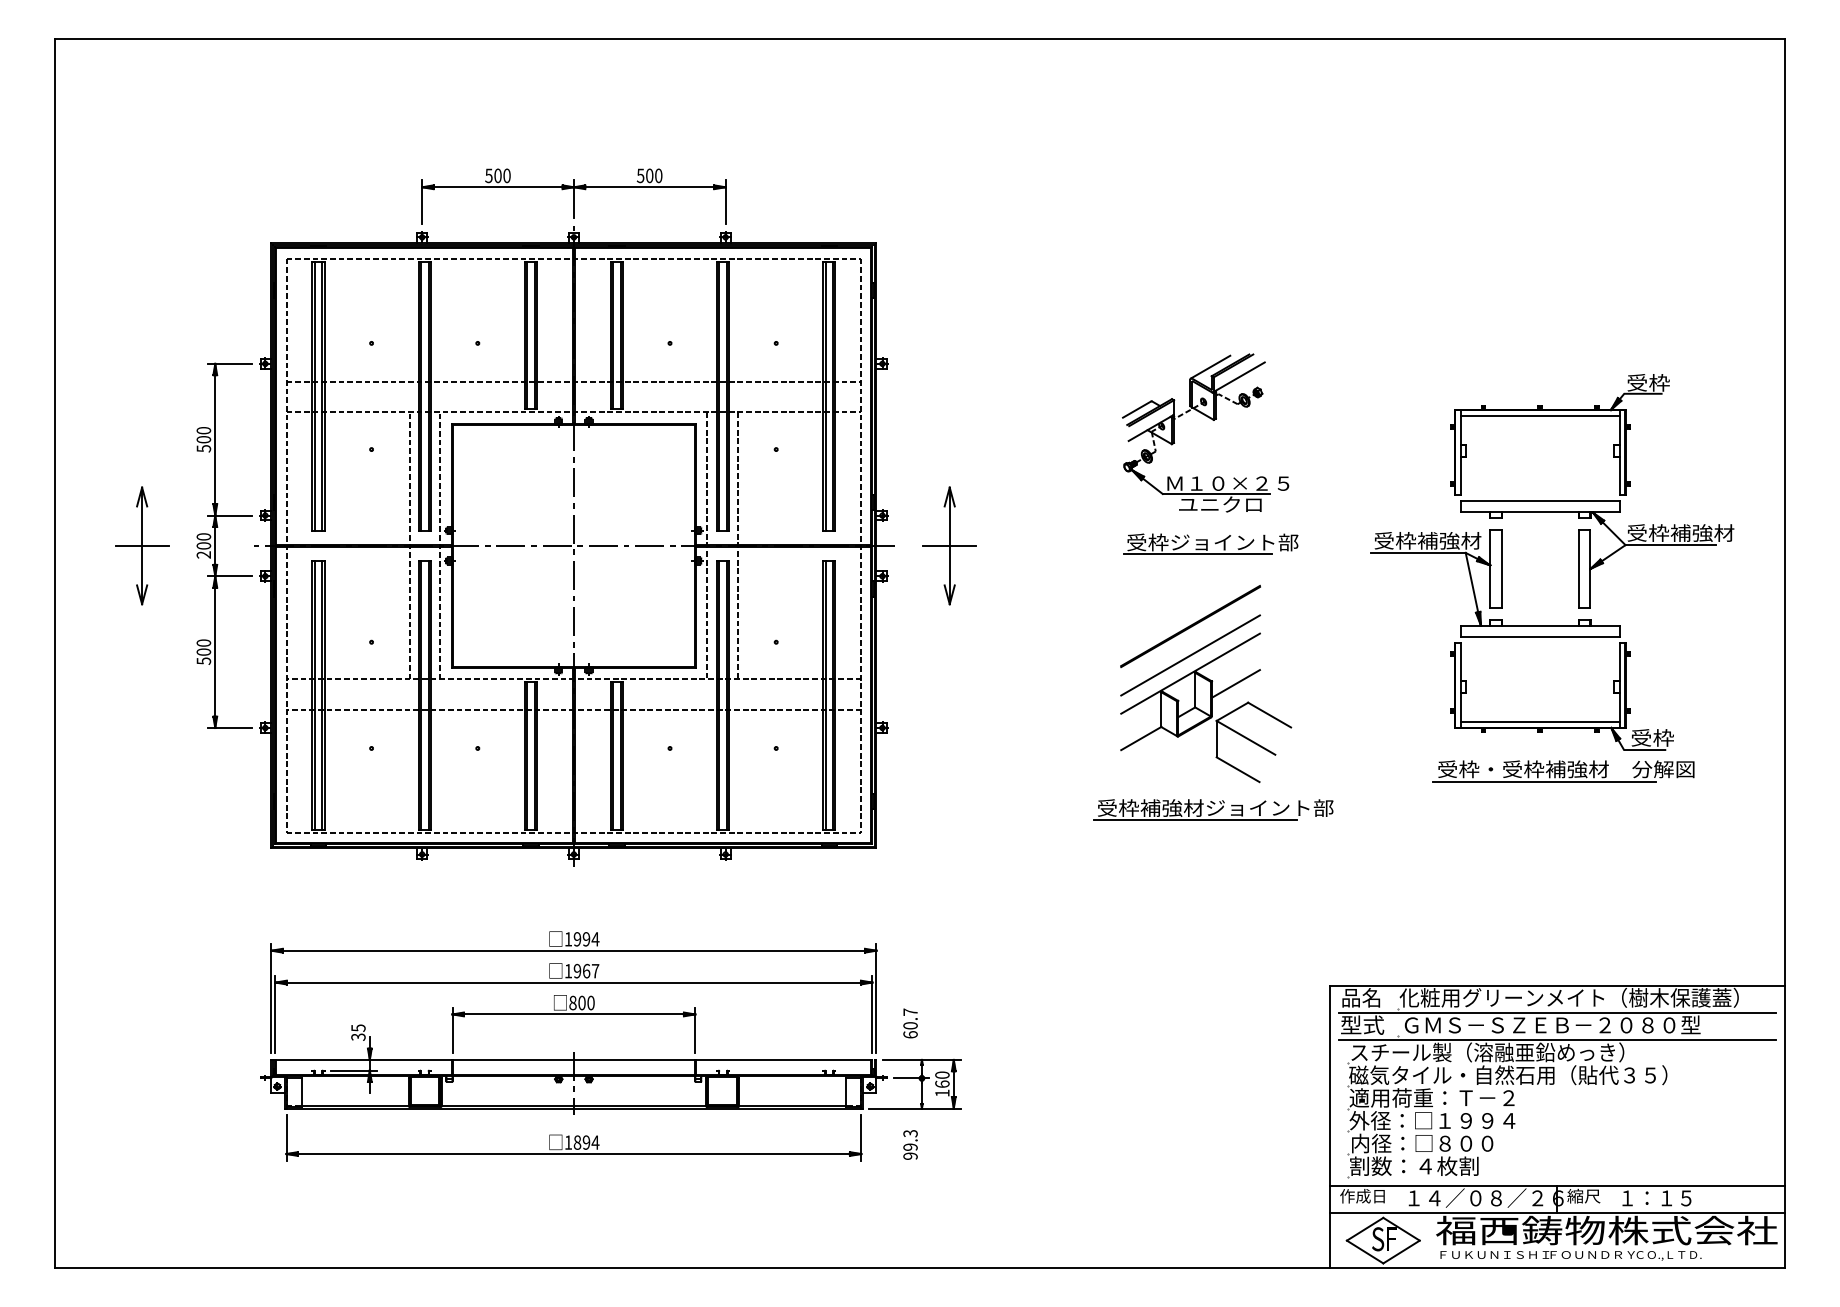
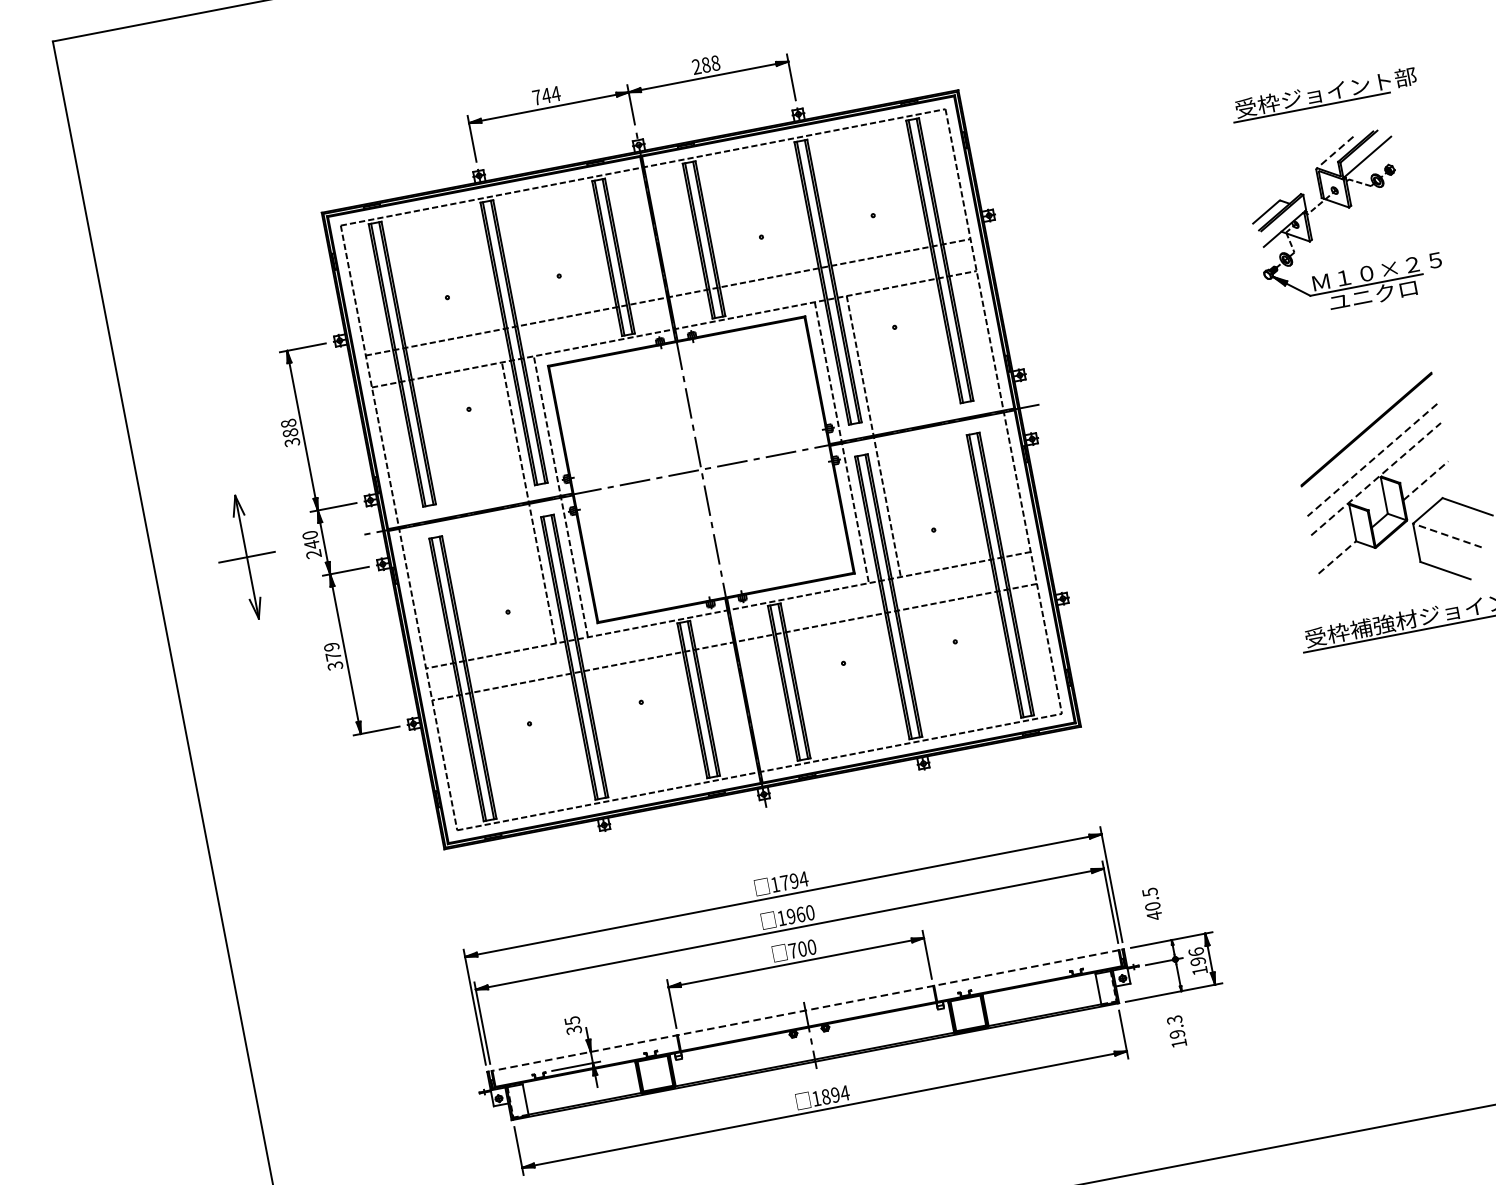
text: (498, 175) -> (546, 95), 500 -> 744
text: (649, 175) -> (705, 64), 500 -> 288
line: (1210, 367) -> (1335, 153), solid -> dashed
text: (203, 439) -> (290, 432), 500 -> 388
part: (1210, 543) -> (1323, 94), moved
part: (949, 545) -> (1096, 393), removed
text: (203, 546) -> (311, 545), 200 -> 240
text: (203, 651) -> (333, 655), 500 -> 379
line: (1190, 655) -> (1372, 460), solid -> dashed
line: (1191, 673) -> (1377, 478), solid -> dashed
line: (1235, 683) -> (1425, 480), solid -> dashed
line: (1245, 737) -> (1446, 535), solid -> dashed
line: (1141, 738) -> (1337, 557), solid -> dashed
text: (577, 939) -> (784, 883), 1994 -> 1794
text: (595, 970) -> (810, 912), 1967 -> 1960
text: (572, 1002) -> (792, 950), 800 -> 700
text: (910, 1023) -> (1152, 904), 60.7 -> 40.5
line: (573, 1059) -> (804, 1010), solid -> dashed
text: (942, 1079) -> (1197, 956), 160 -> 196
text: (910, 1155) -> (1179, 1042), 99.3 -> 19.3

